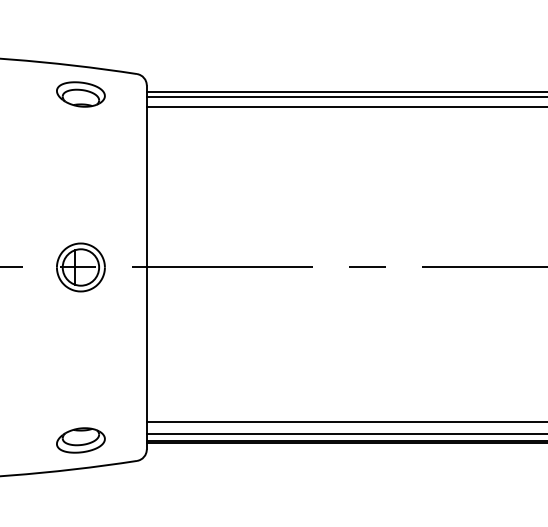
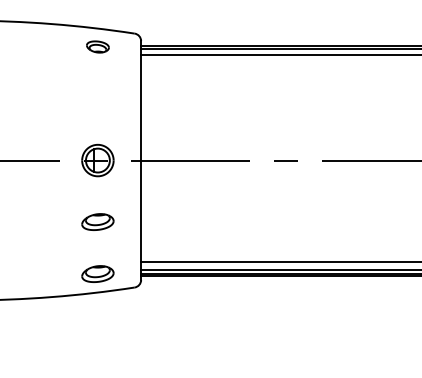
part: (80, 93) -> (97, 46), size x0.7
part: (80, 360) -> (97, 221), added

